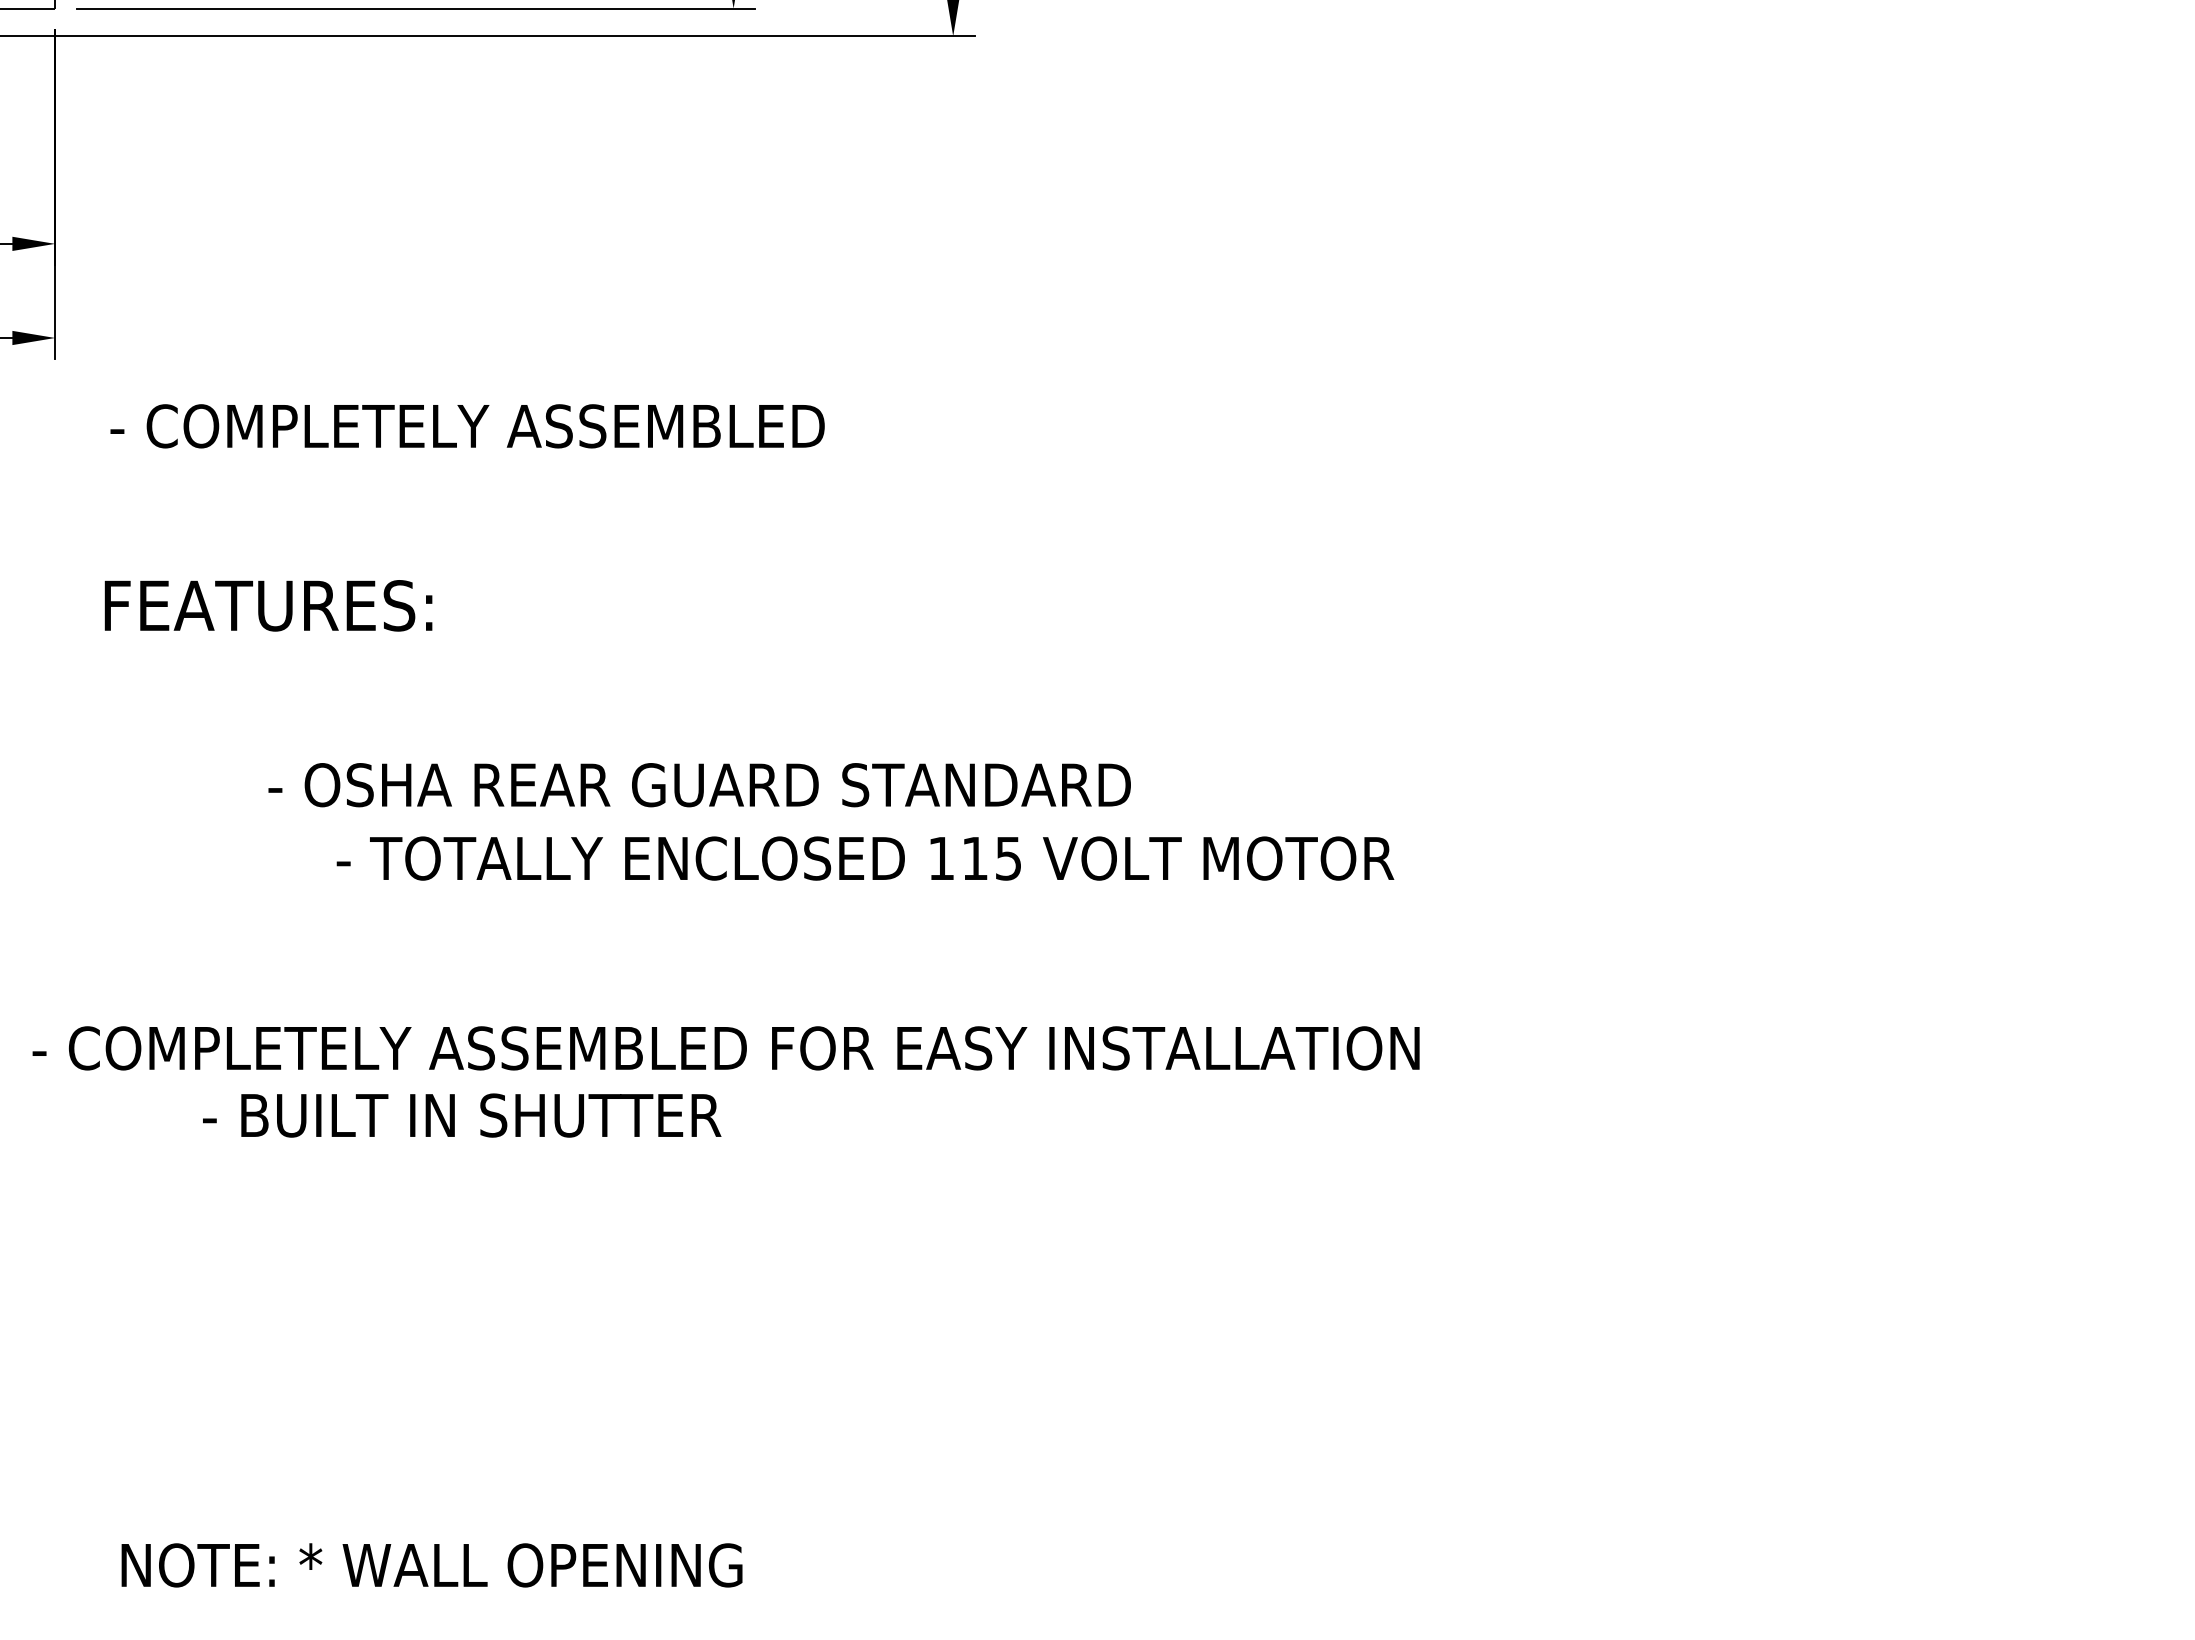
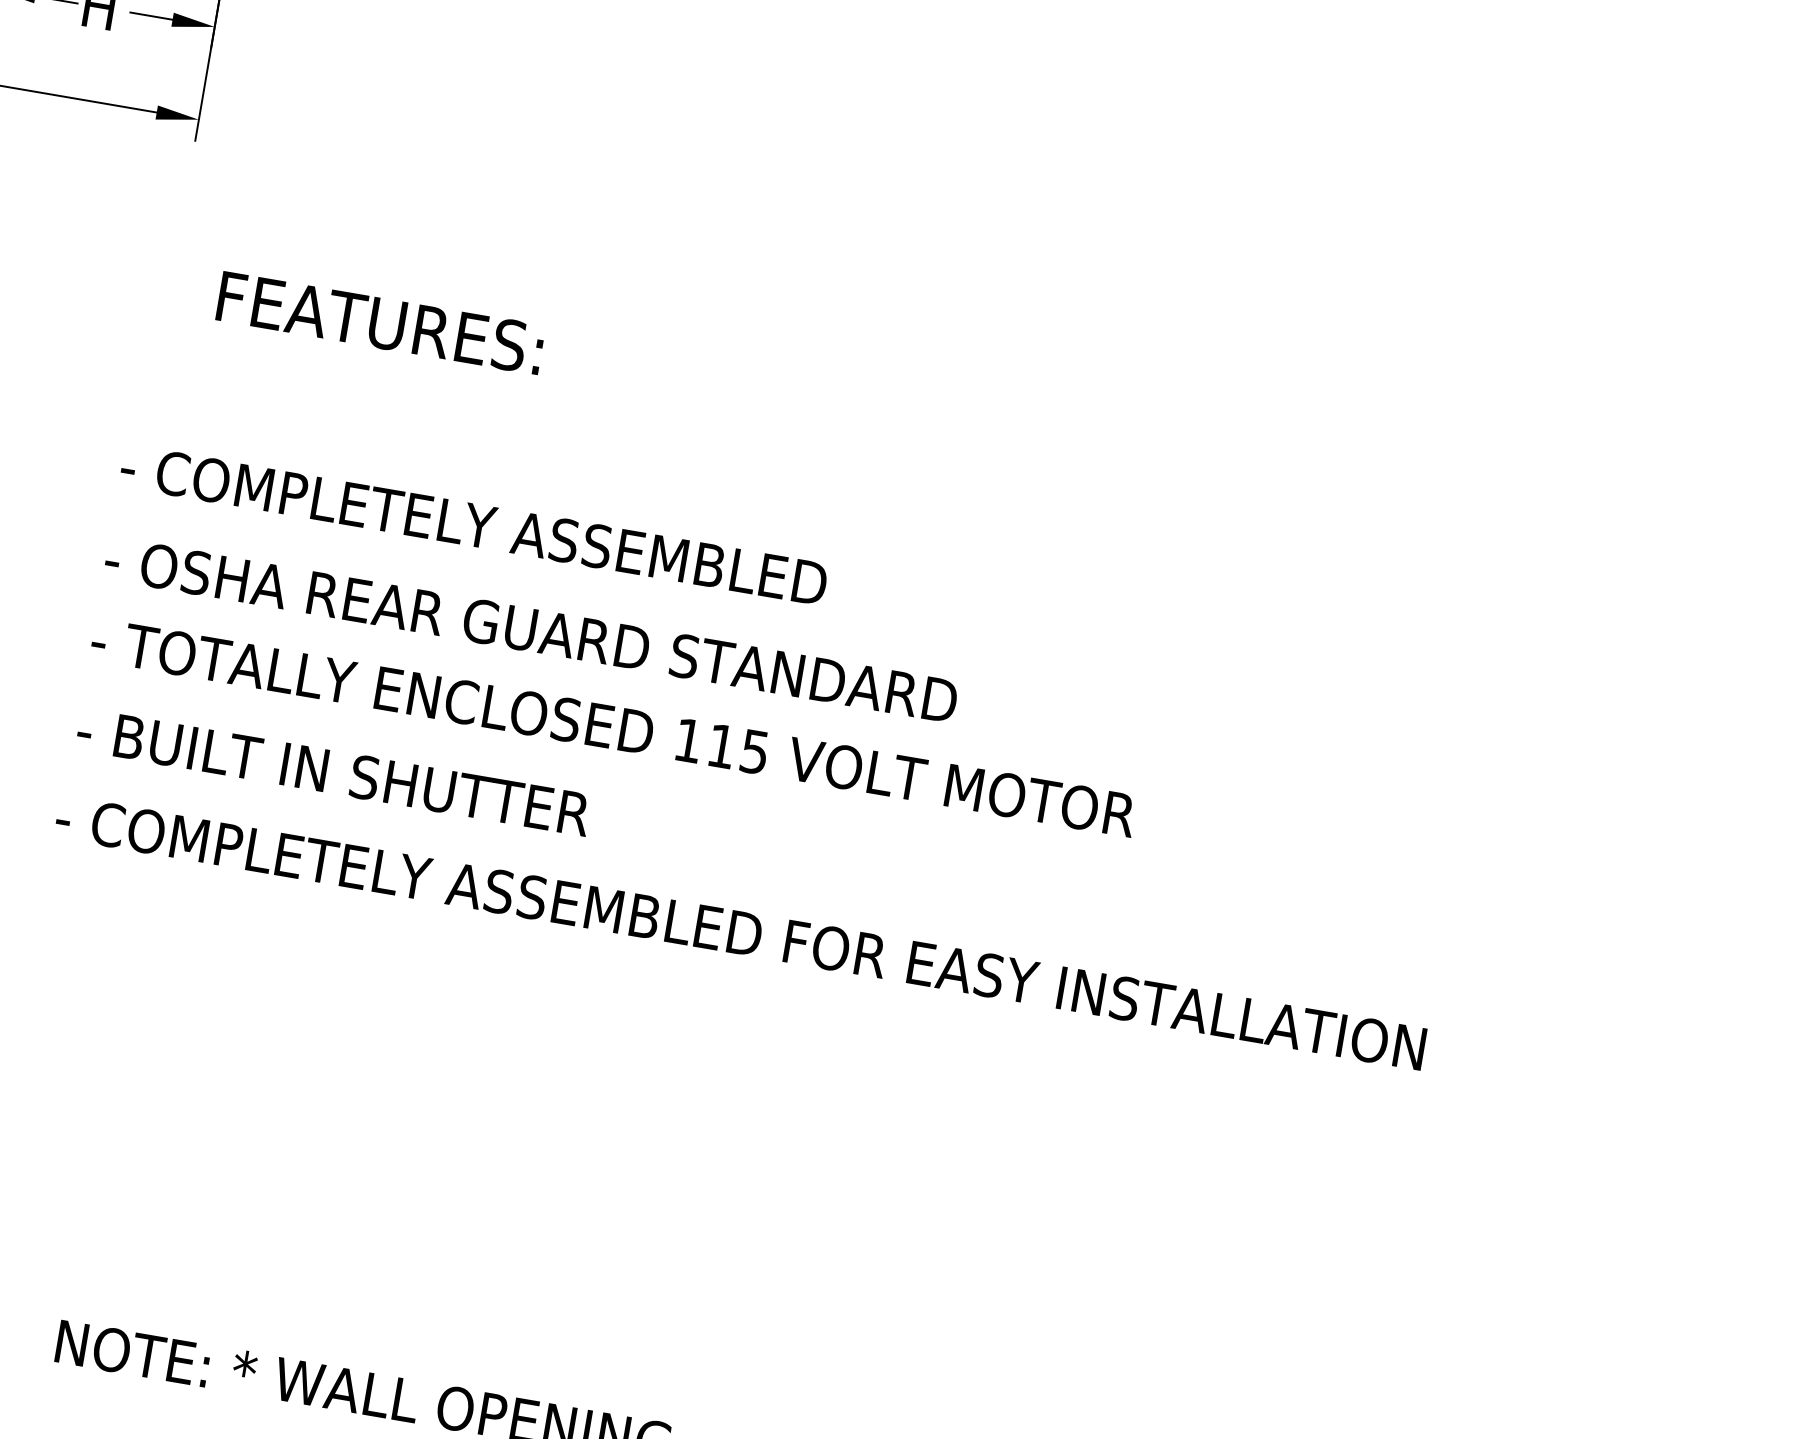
text: (467, 426) -> (473, 525), moved
text: (268, 605) -> (380, 322), moved
text: (699, 785) -> (530, 630), moved
text: (865, 858) -> (613, 727), moved
text: (462, 1115) -> (334, 772), moved

